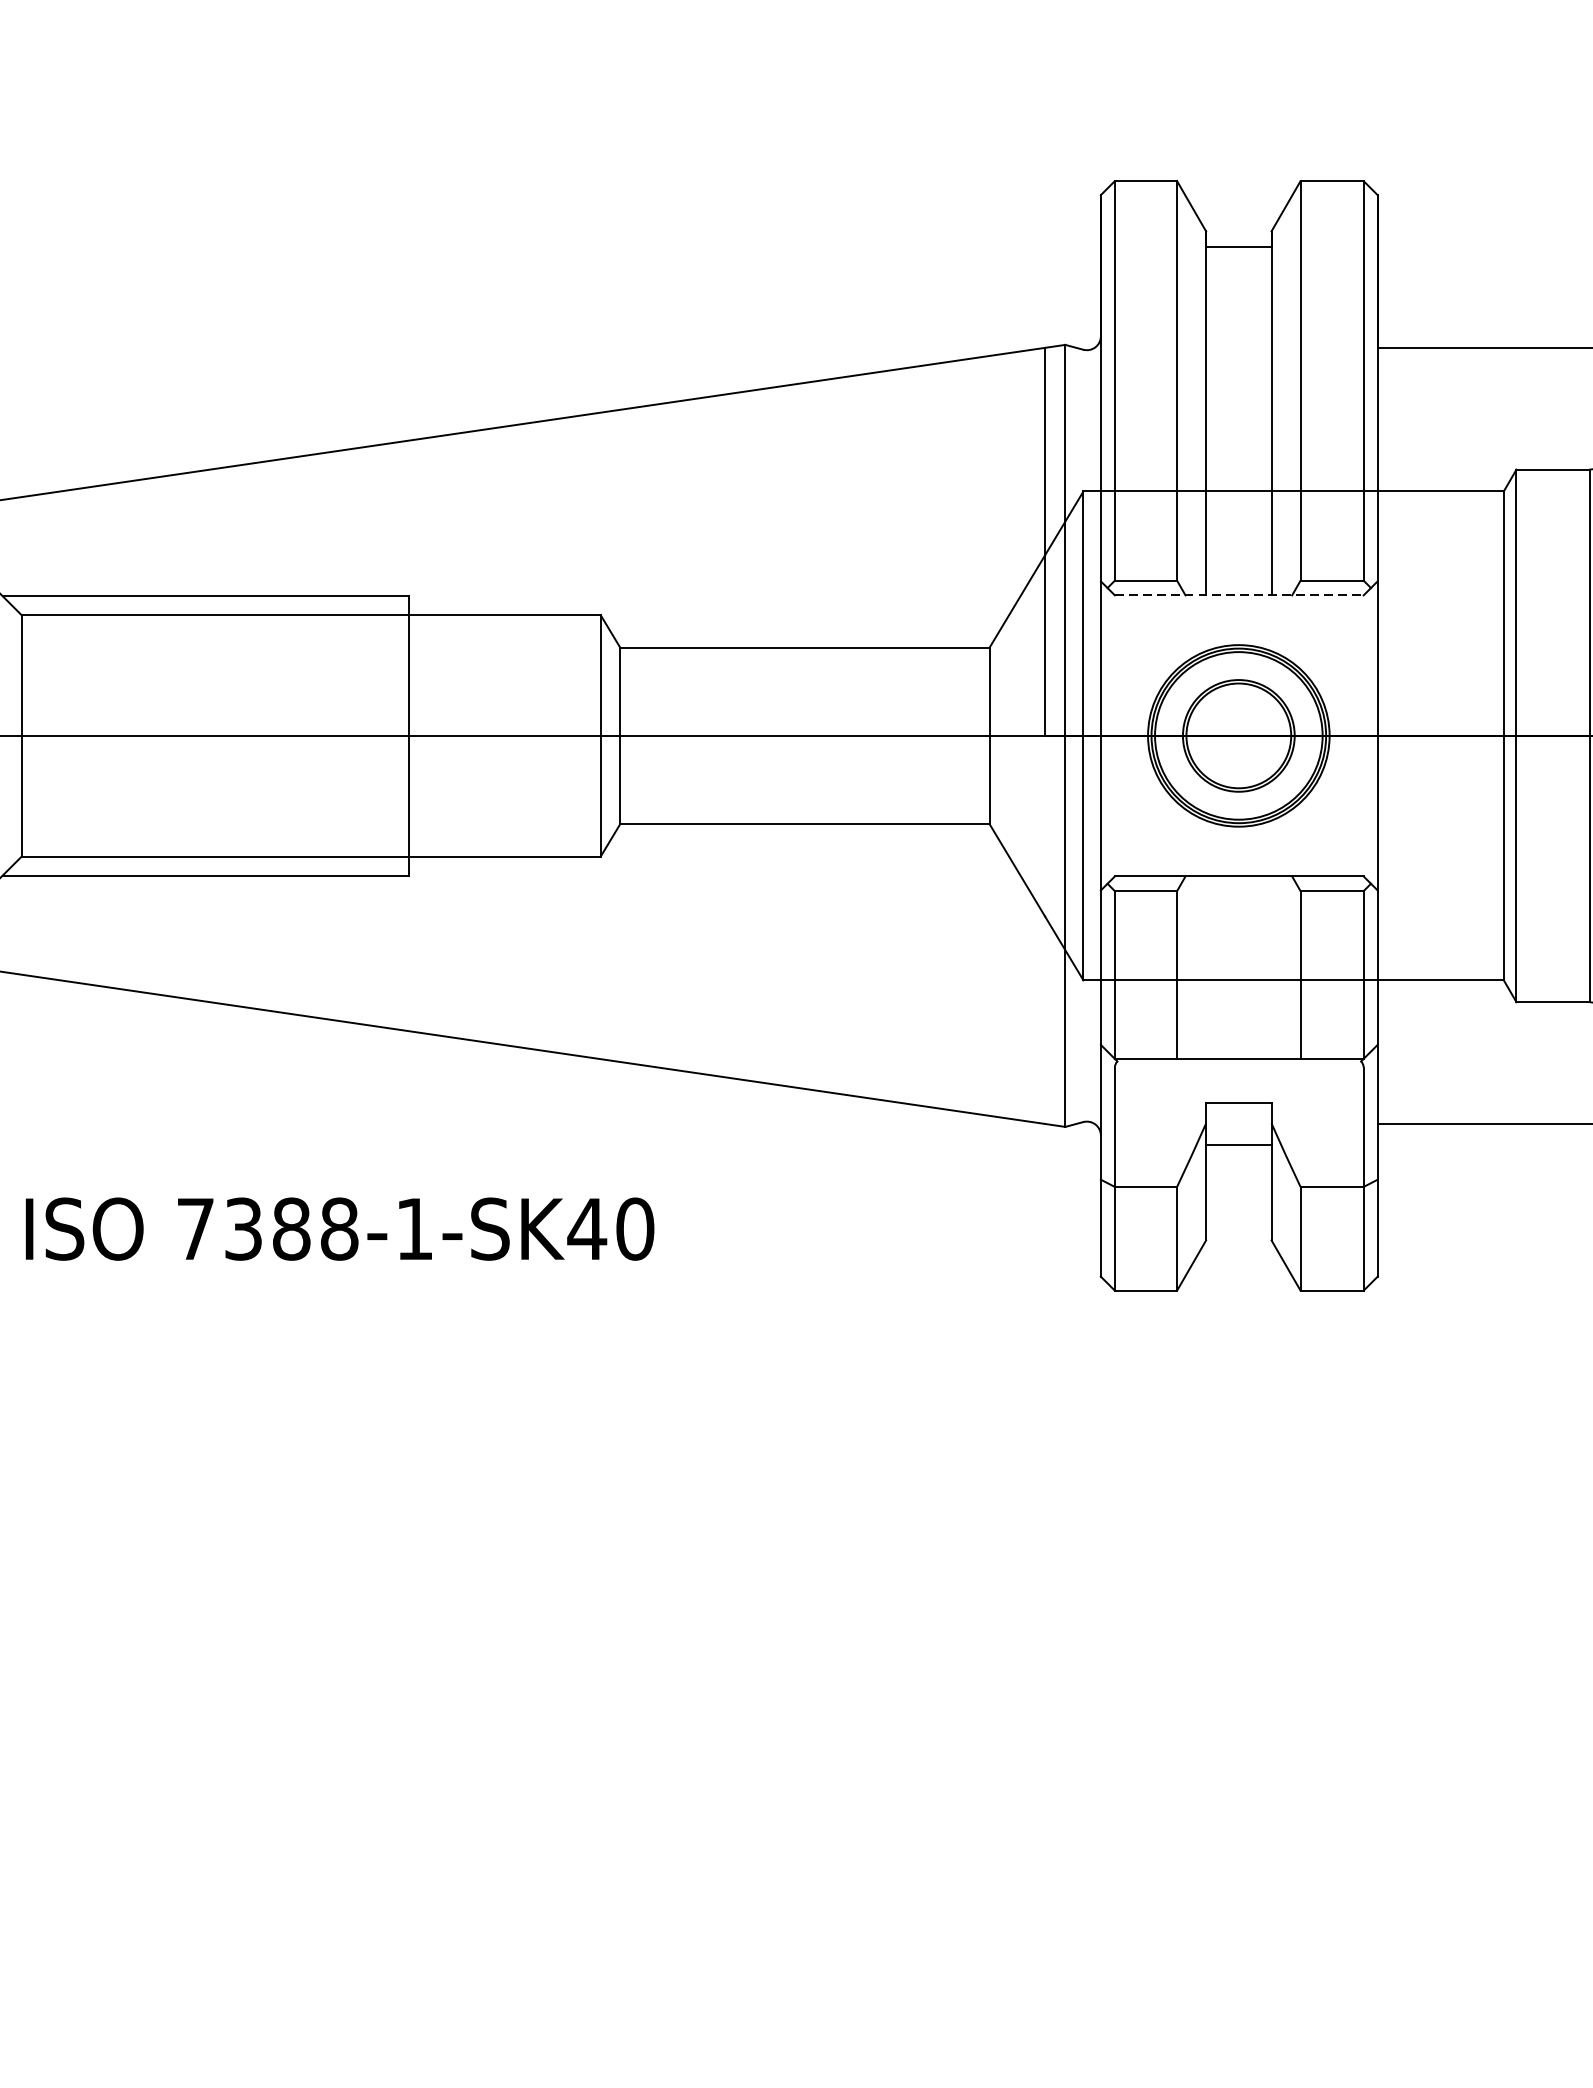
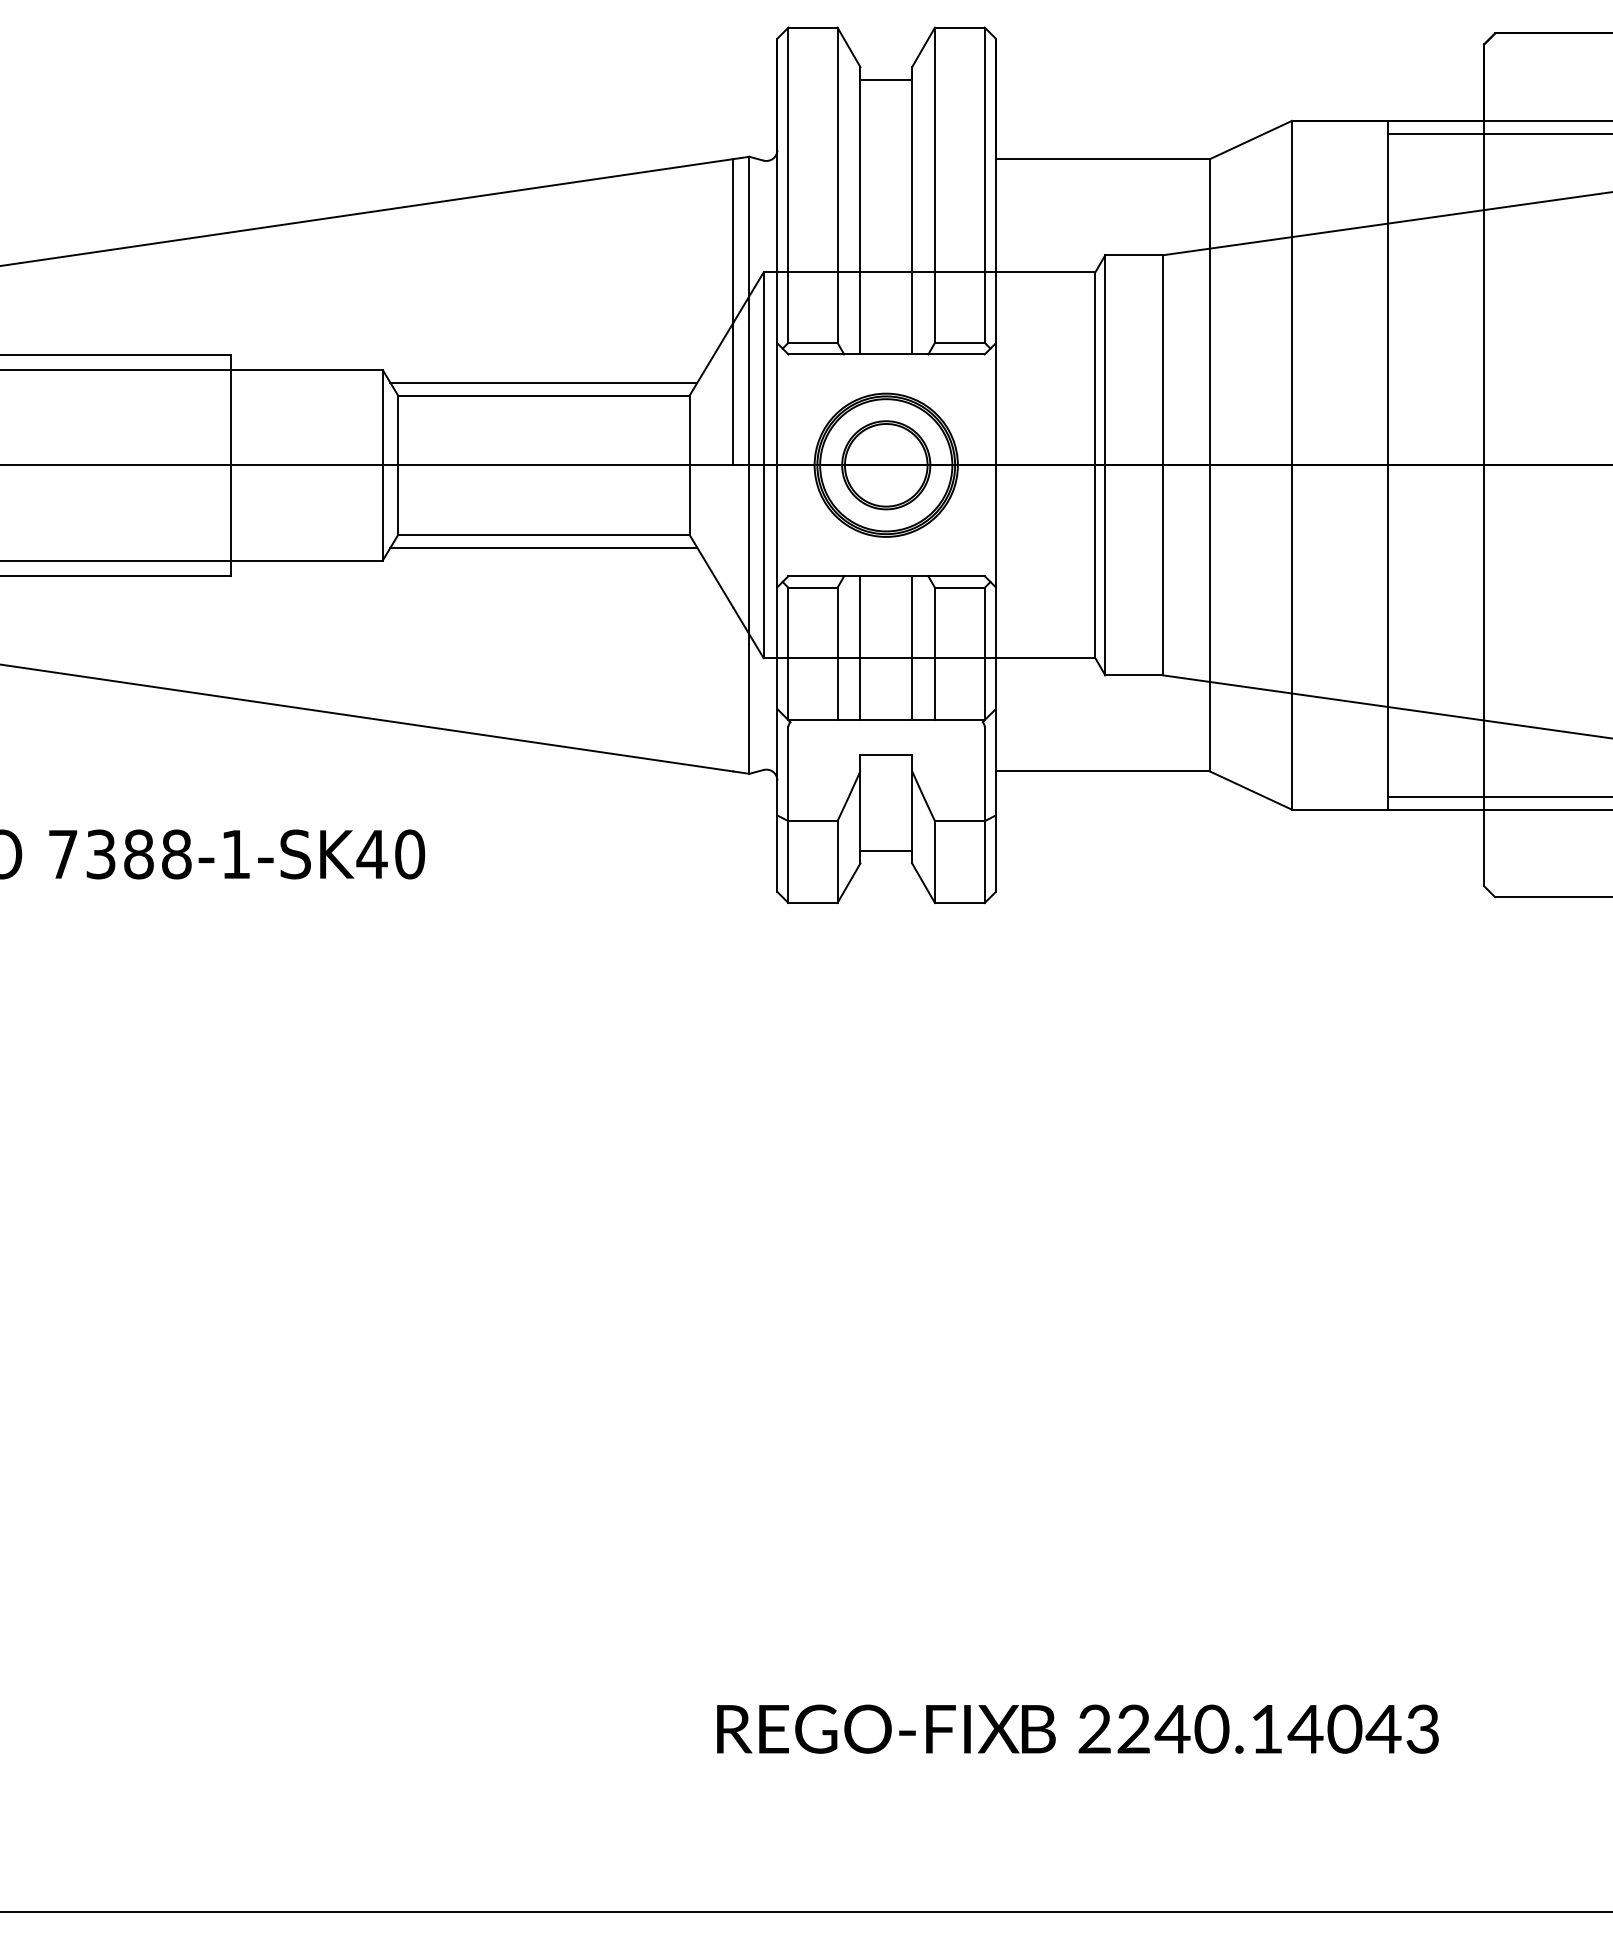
line: (1240, 595) -> (887, 354), dashed -> solid
line: (804, 630) -> (543, 382), added
line: (804, 840) -> (543, 547), added
line: (1206, 968) -> (860, 648), added
line: (1272, 968) -> (912, 648), added
line: (1239, 1145) -> (886, 851), moved

